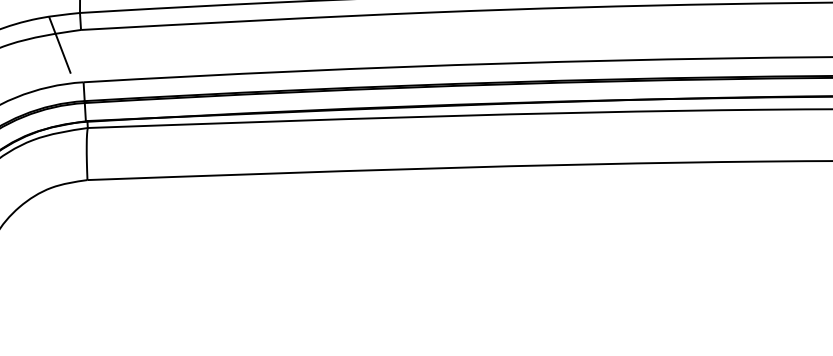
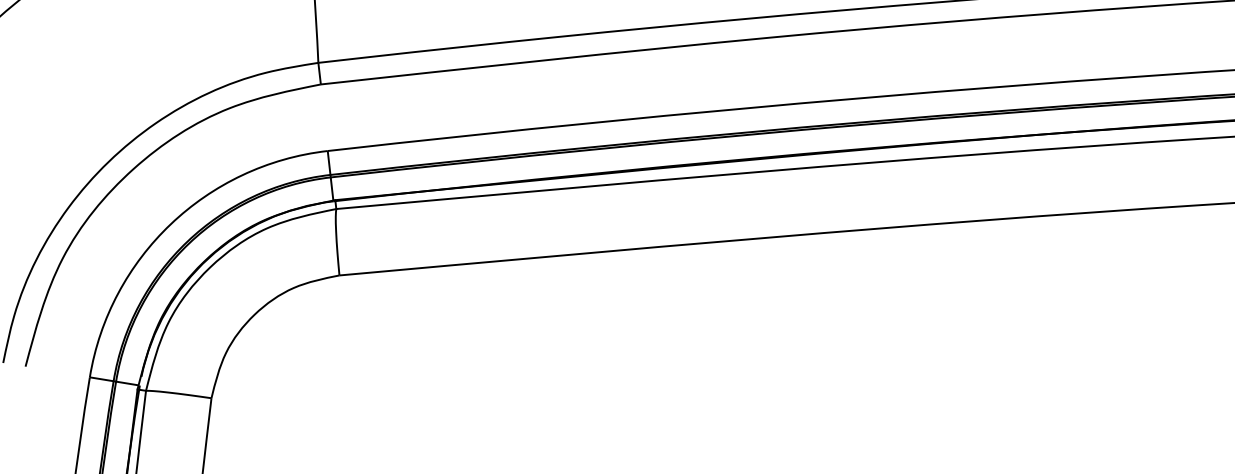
line: (59, 44) -> (294, 104), removed

